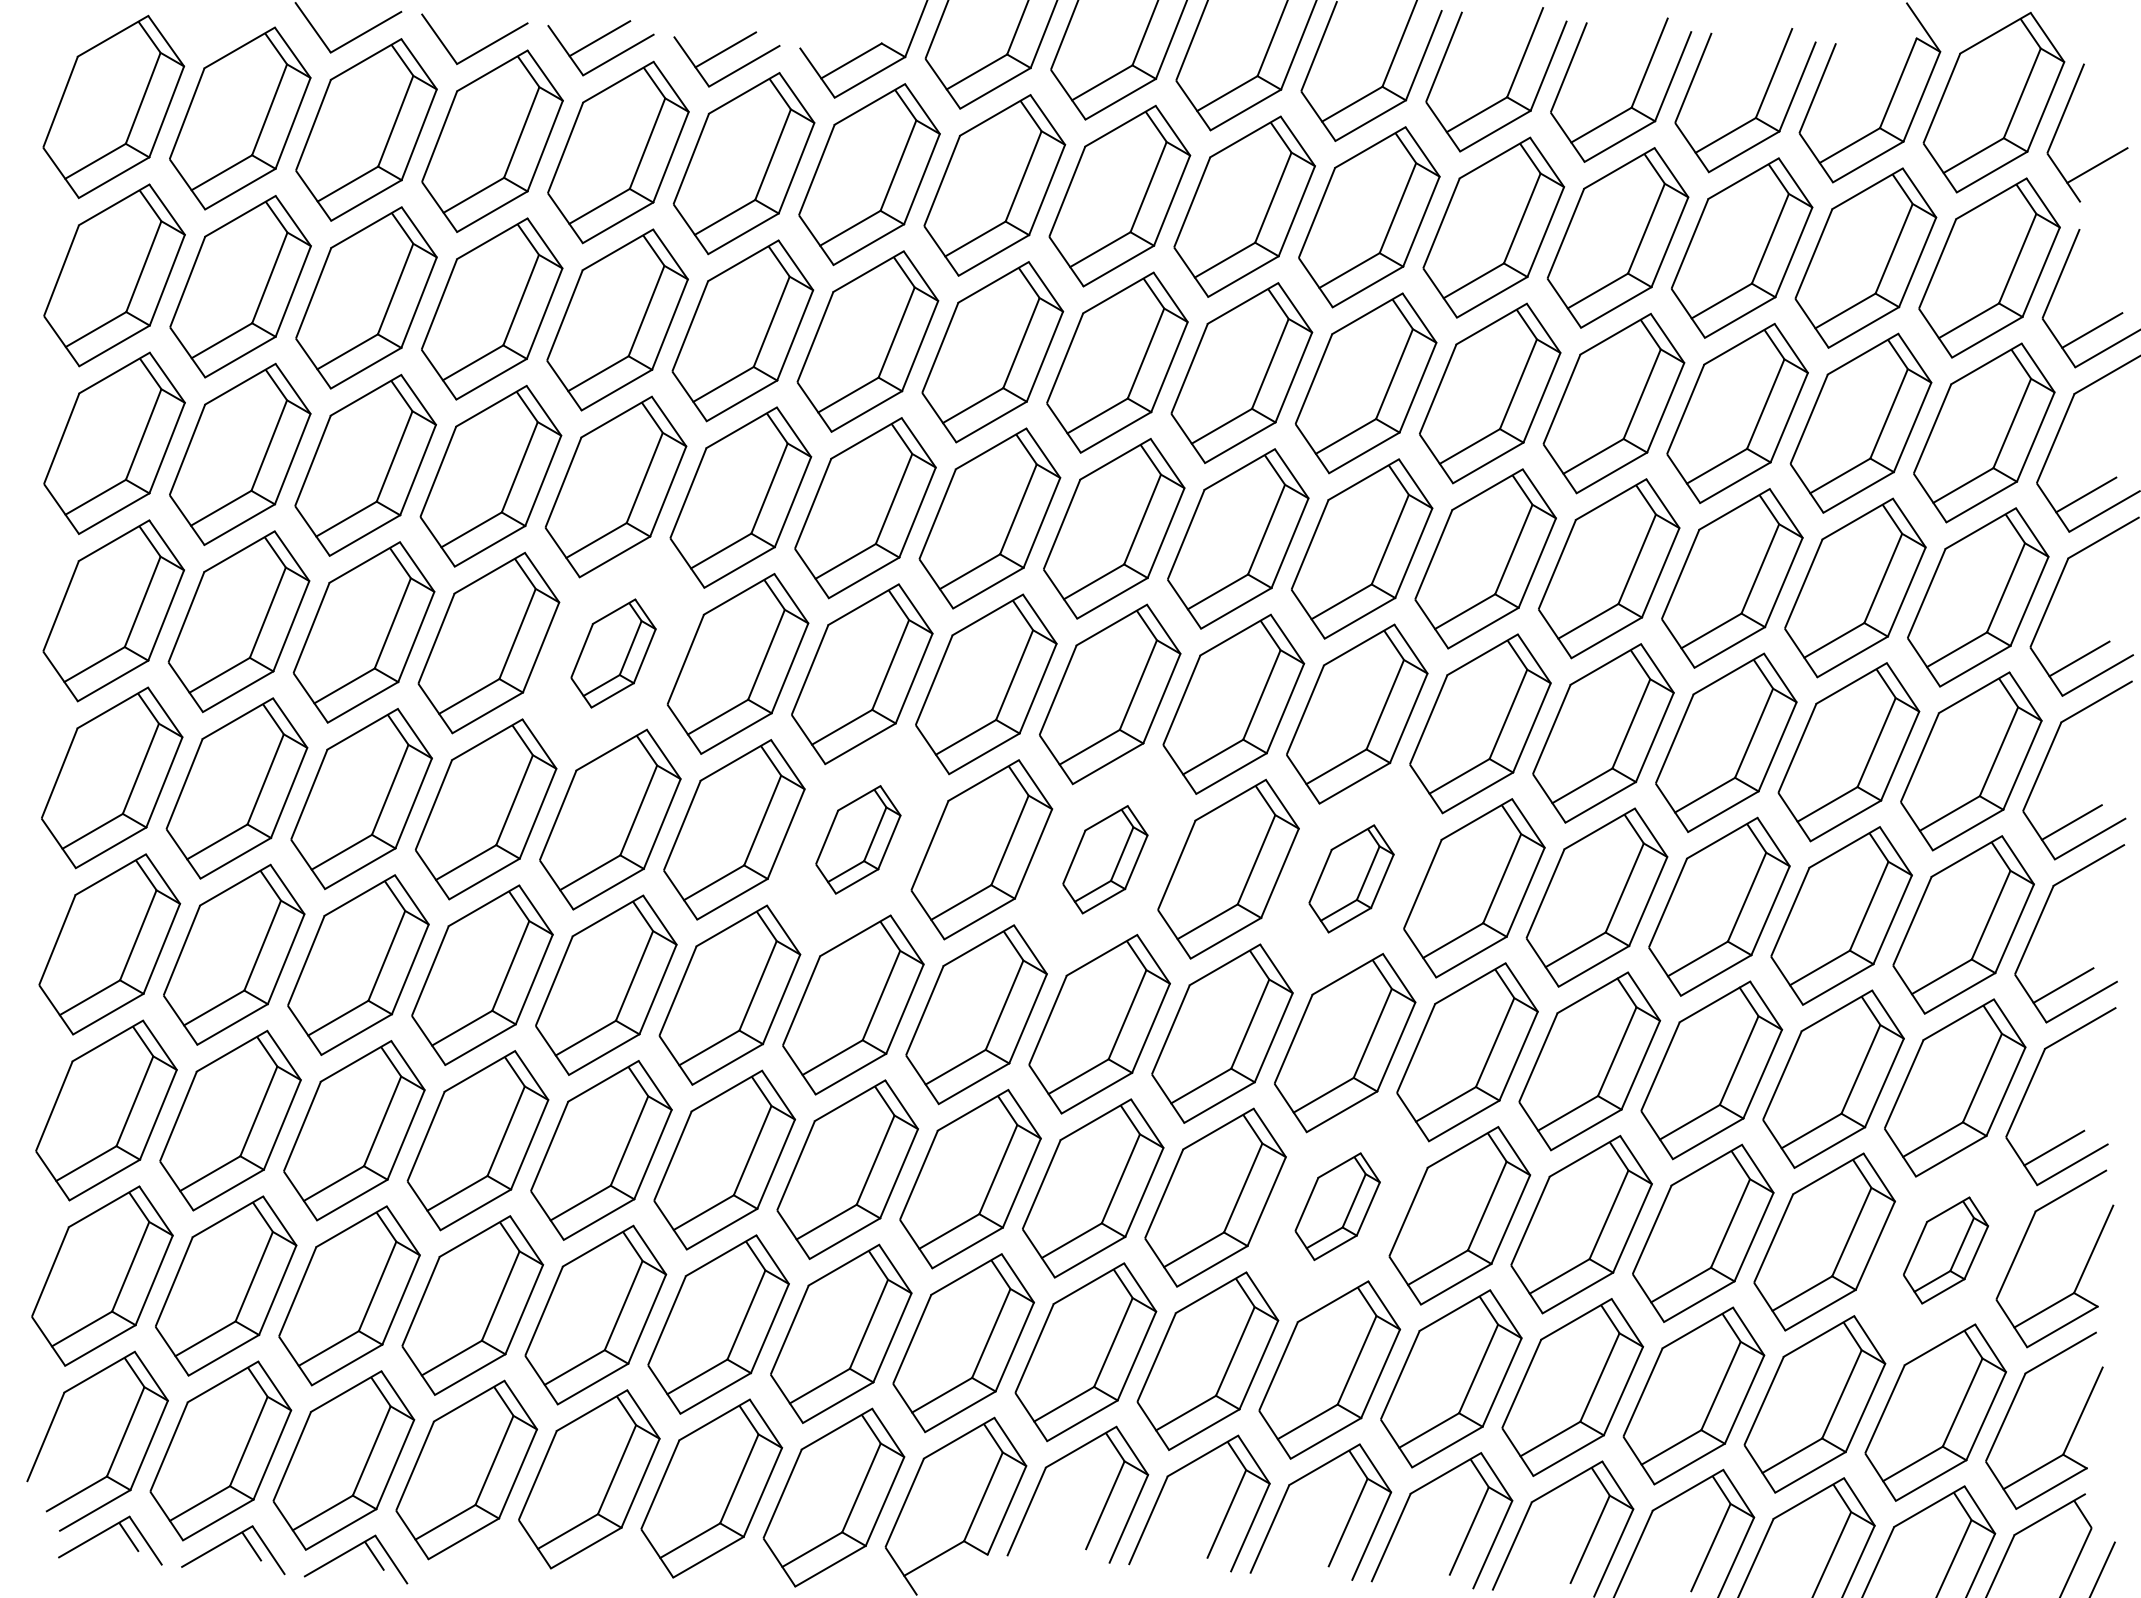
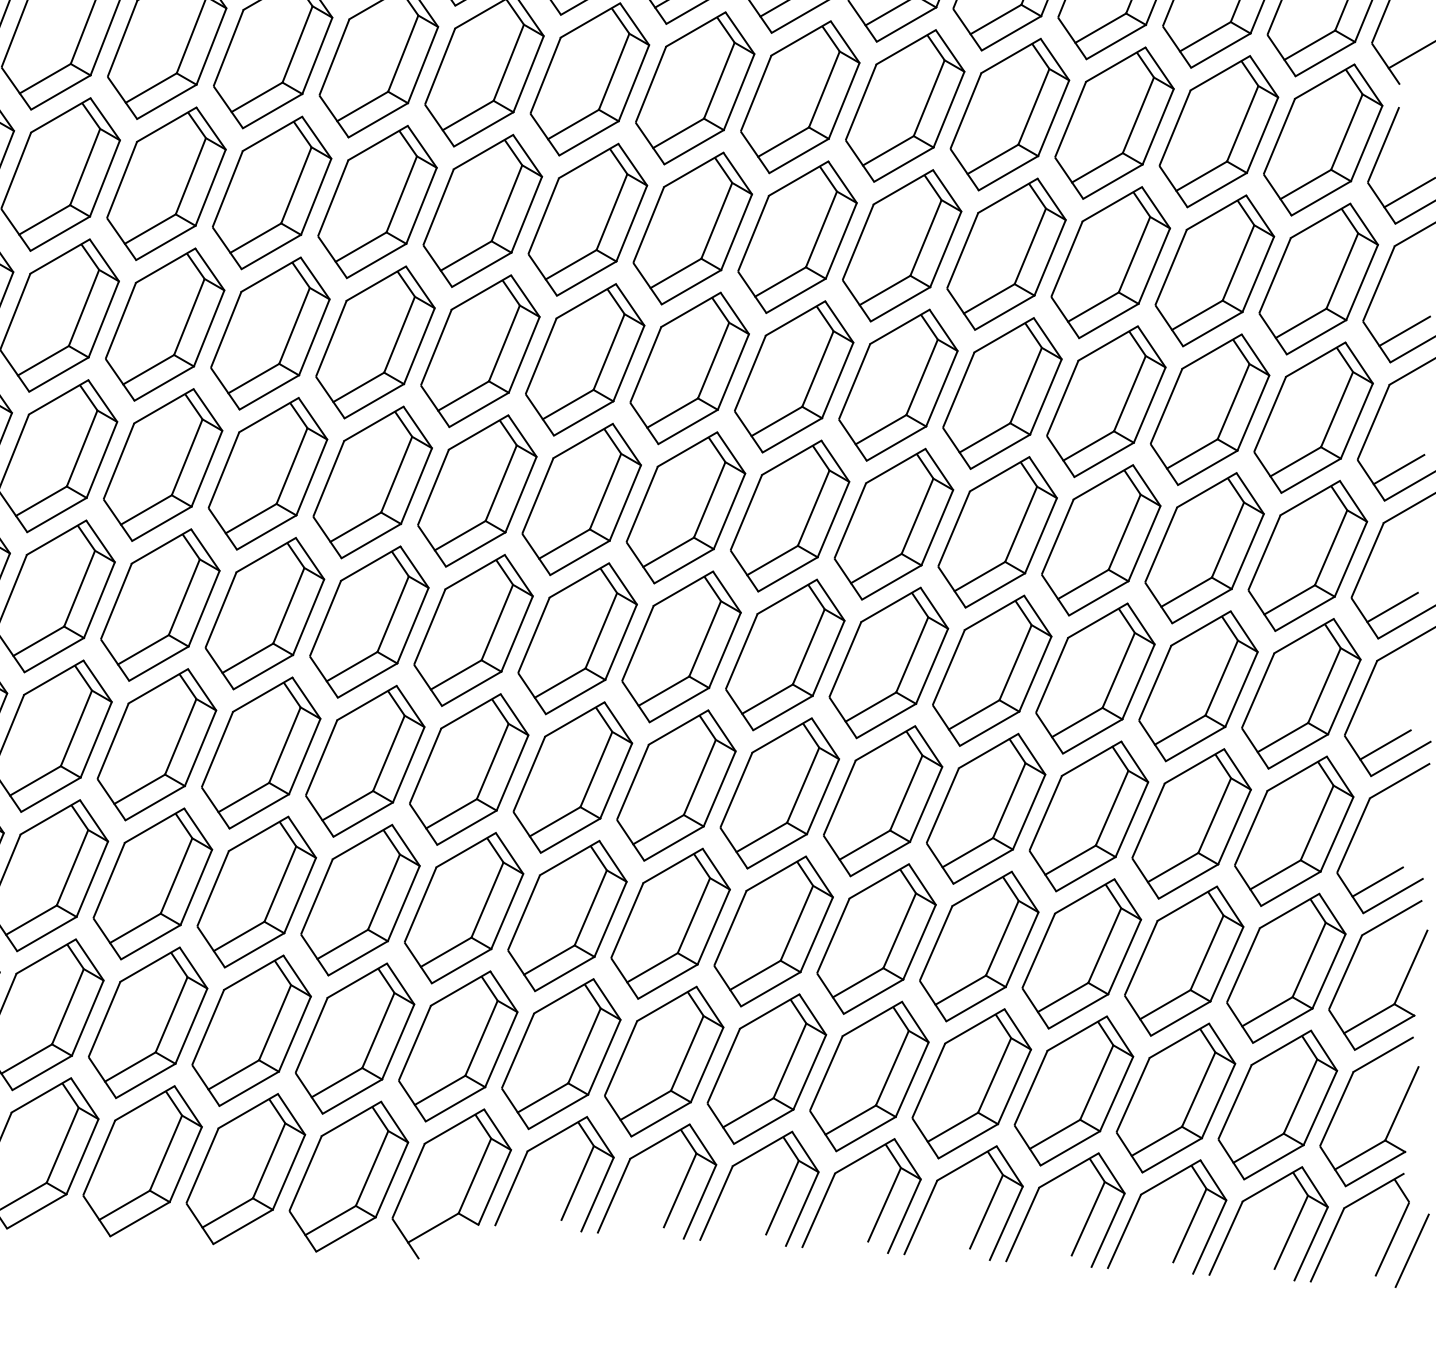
part: (613, 653) -> (163, 464), size x1.67
part: (858, 839) -> (369, 621), size x1.67
part: (1105, 859) -> (577, 638), size x1.67
part: (1351, 878) -> (785, 654), size x1.67
part: (1337, 1206) -> (773, 931), size x1.67
part: (1945, 1250) -> (1286, 968), size x1.67

